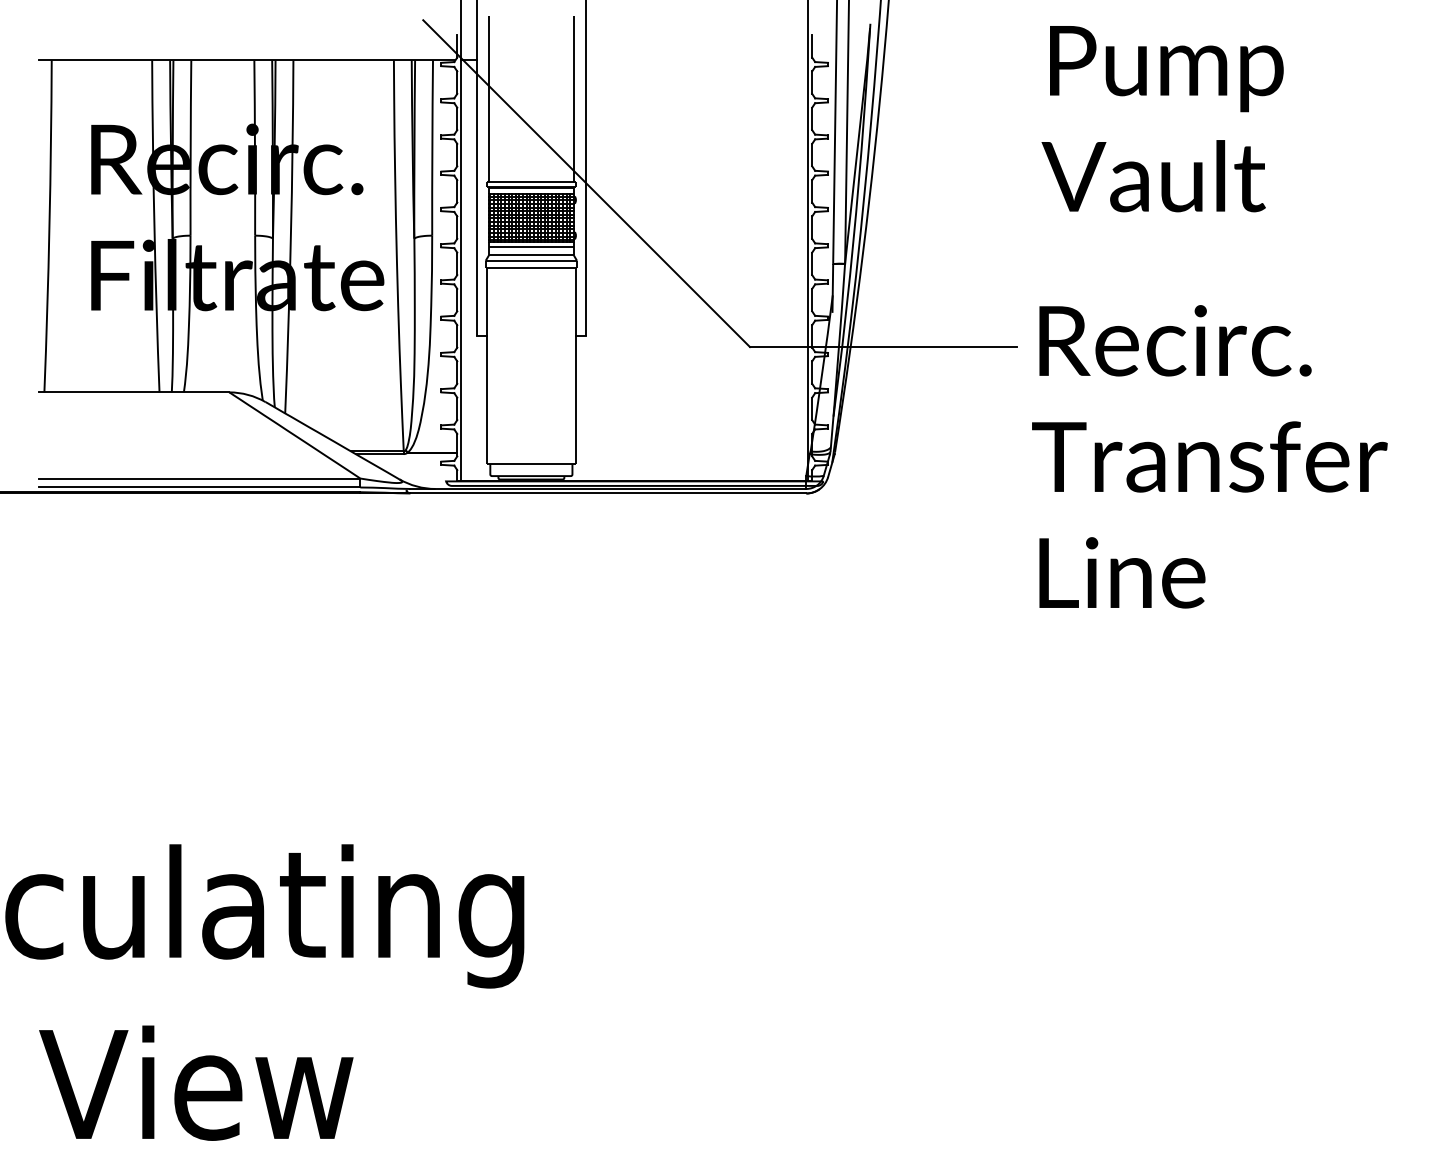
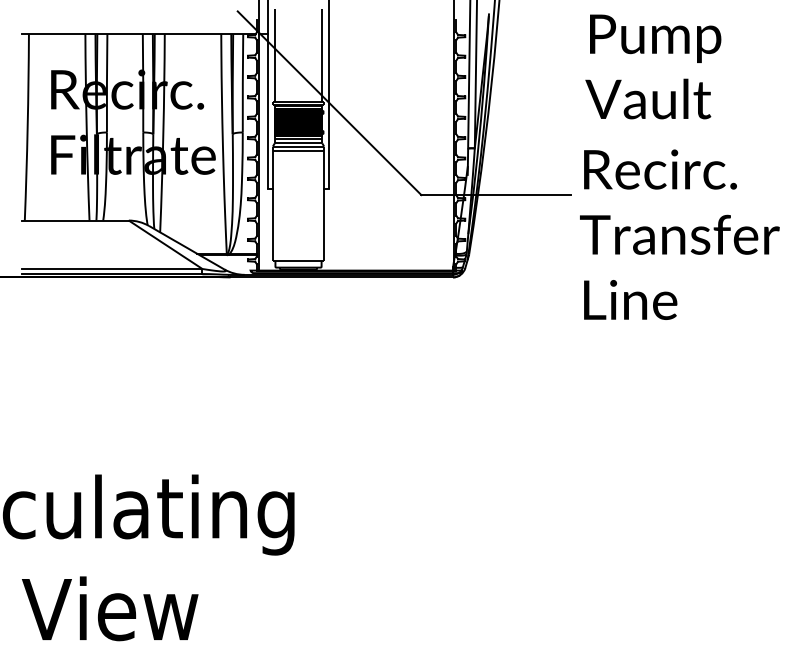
text: (1209, 456) -> (679, 234), moved

